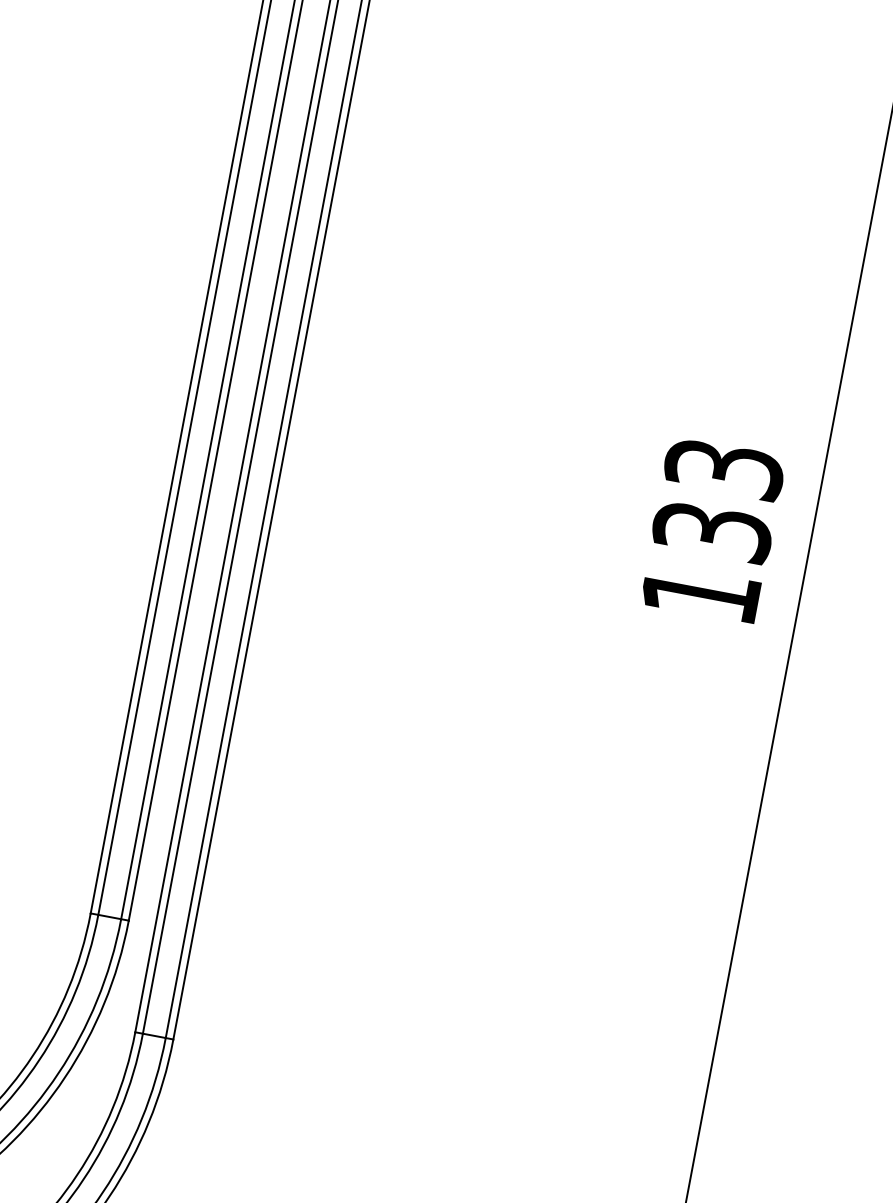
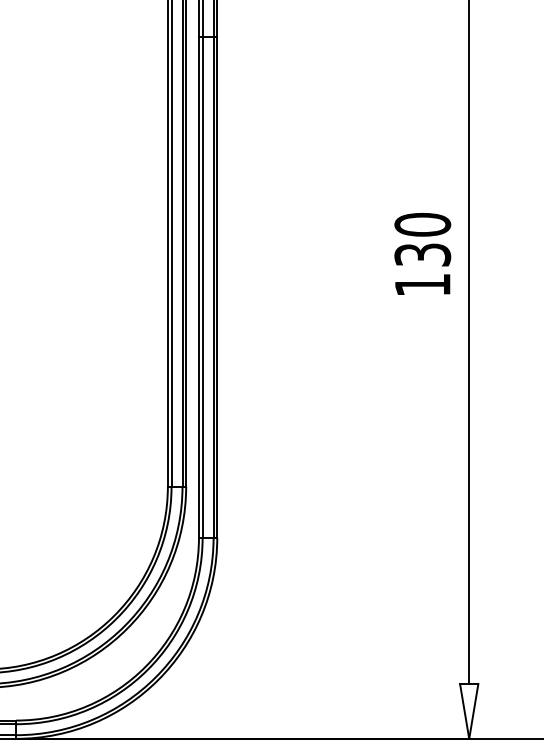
text: (723, 467) -> (422, 224), 133 -> 130

